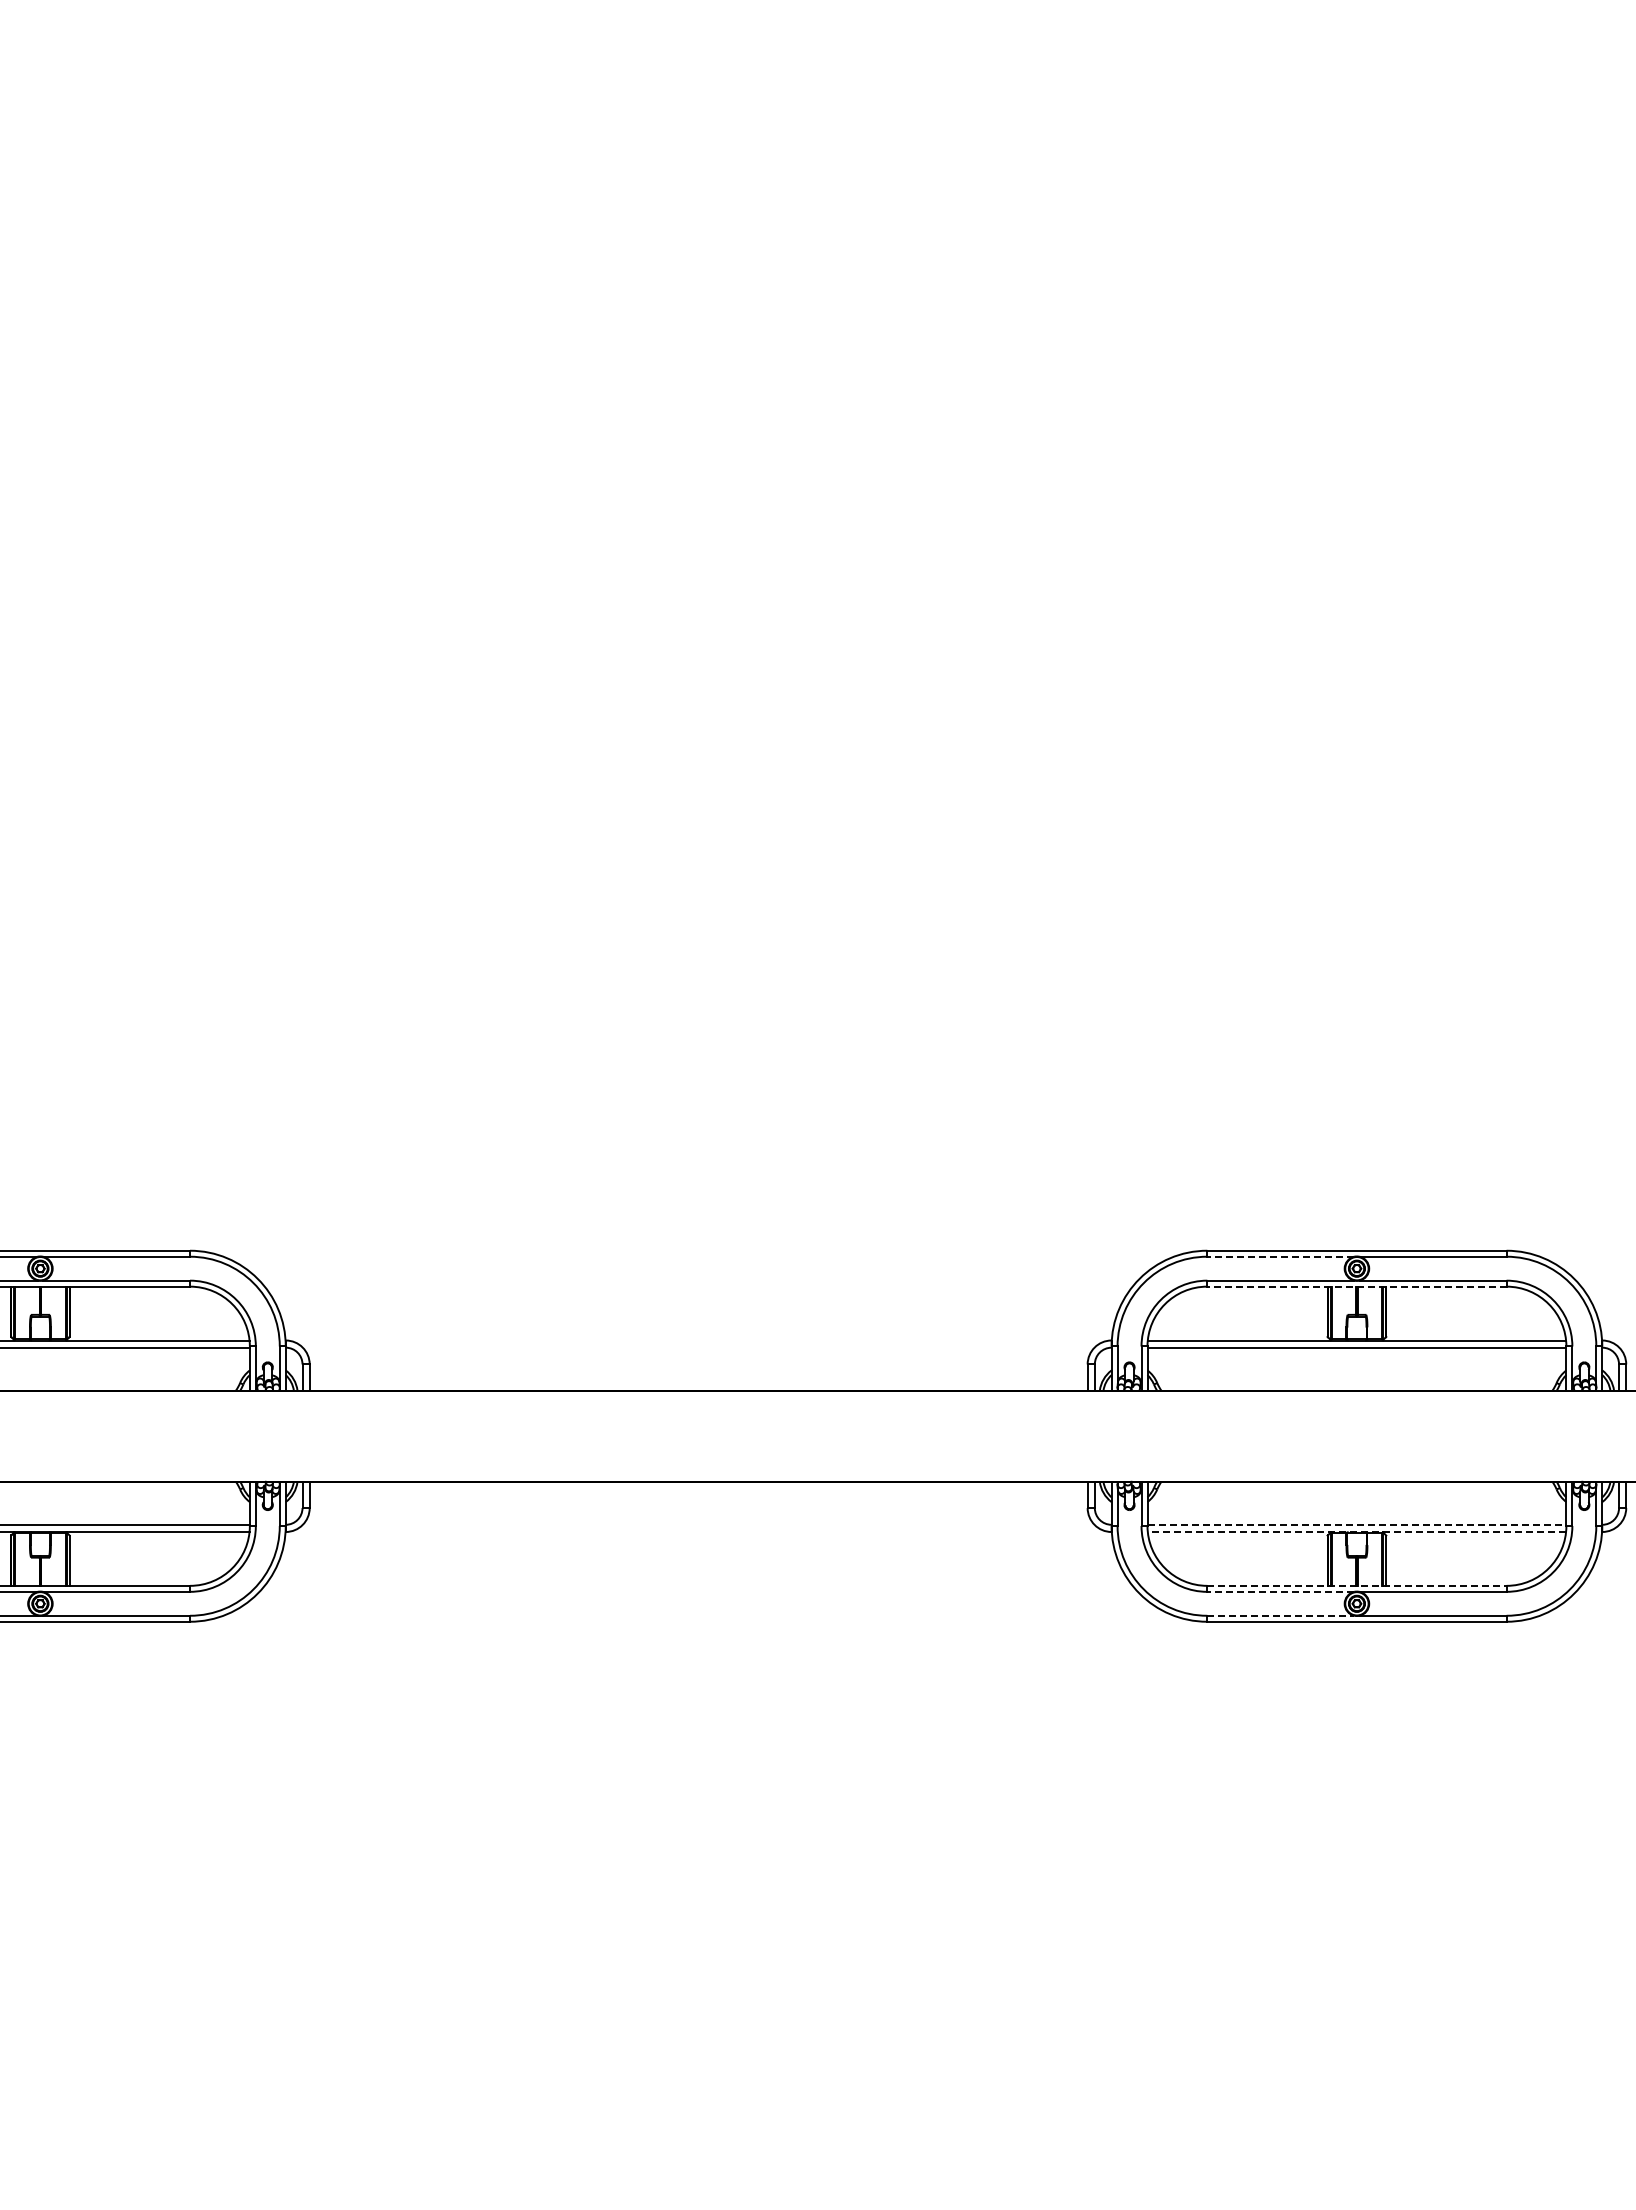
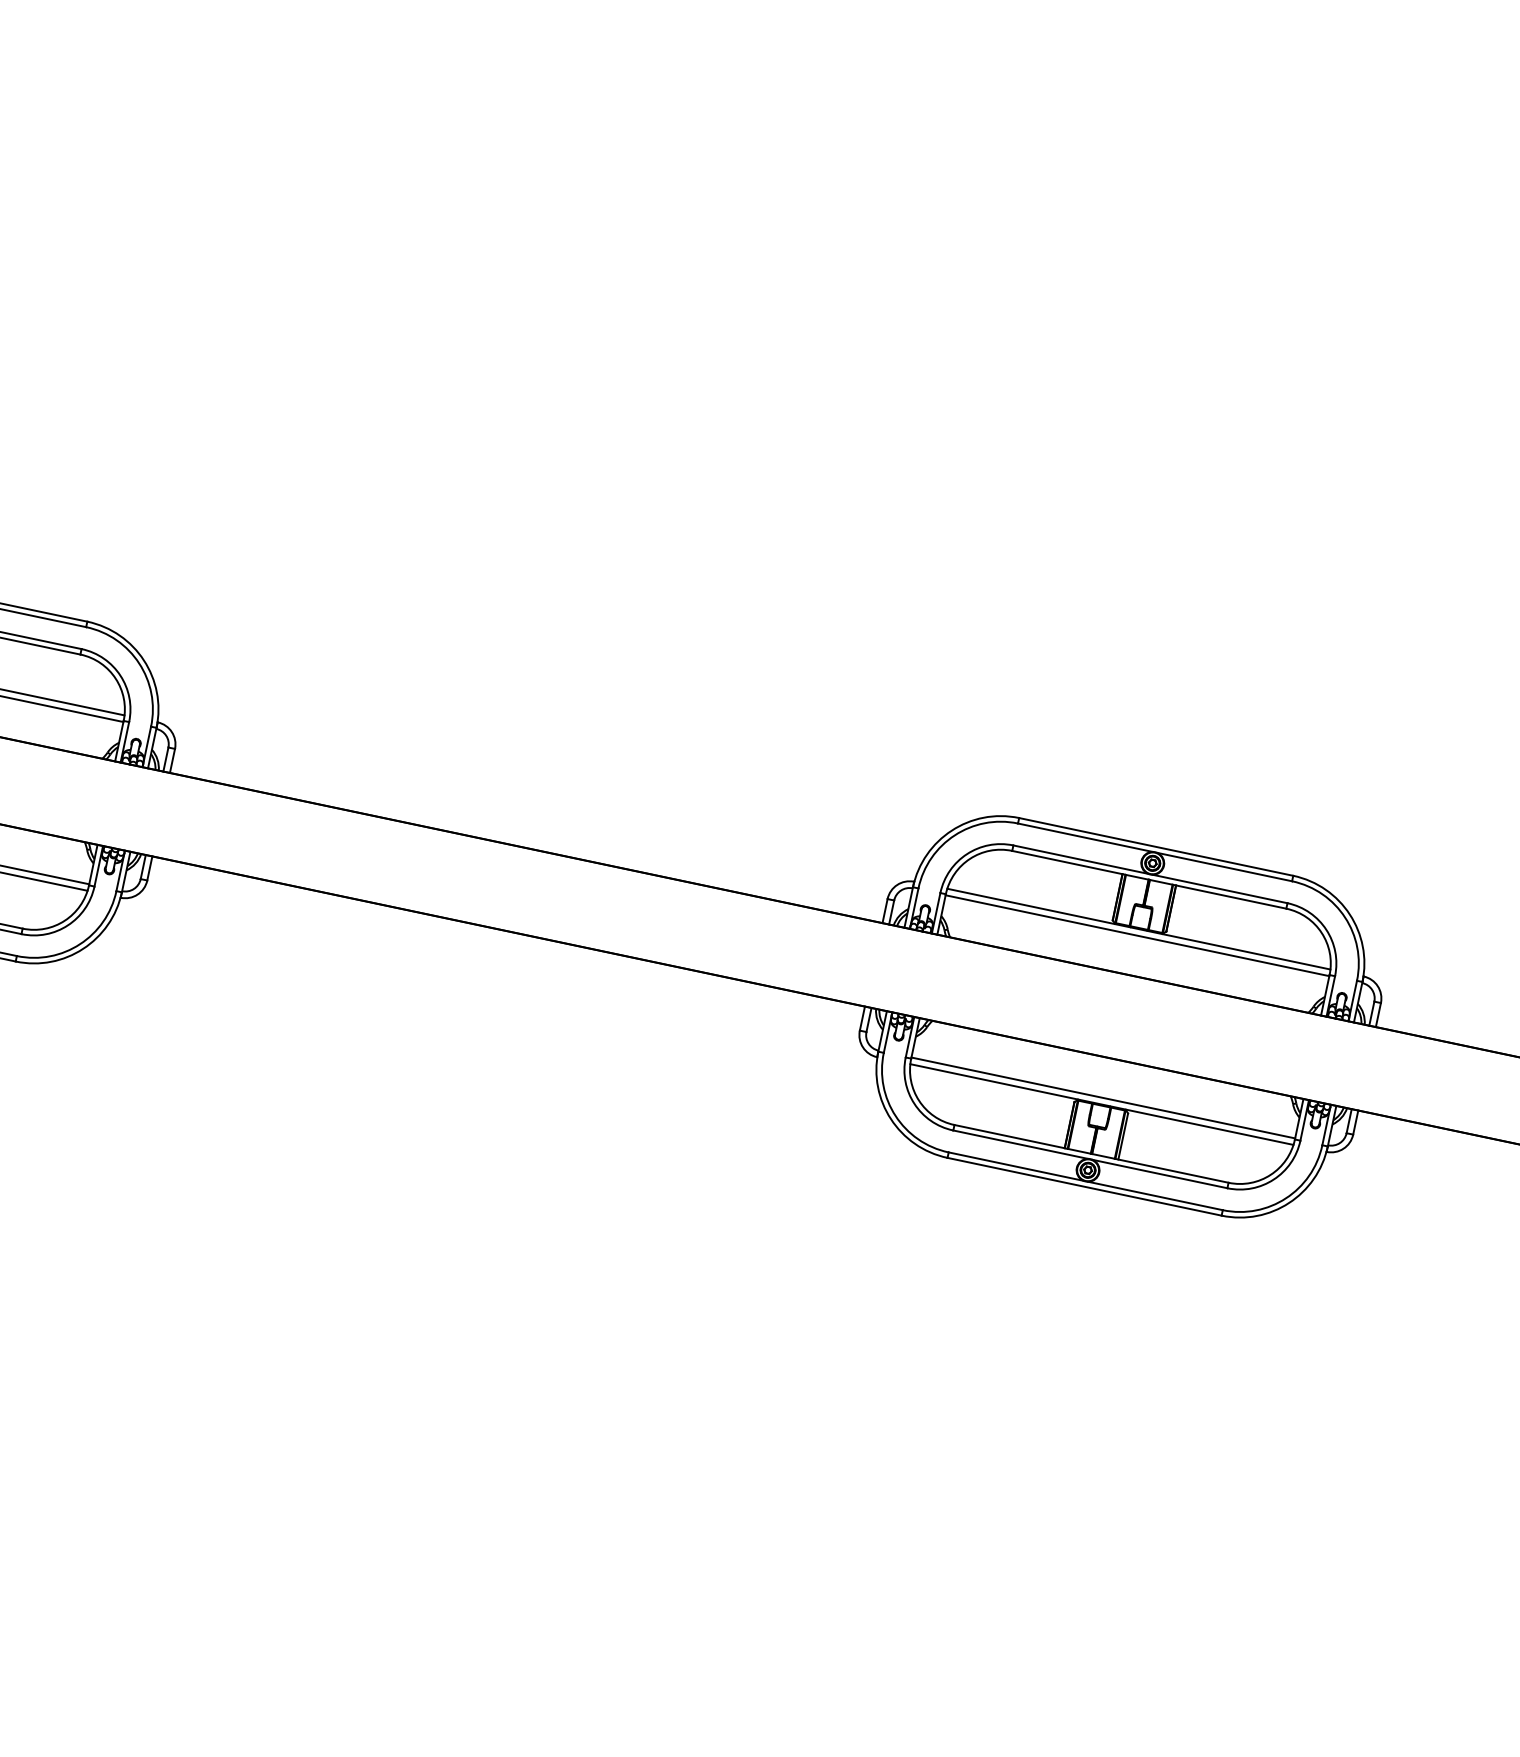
line: (1280, 1256) -> (1085, 837), dashed -> solid
line: (1356, 1286) -> (1148, 879), dashed -> solid
line: (1357, 1524) -> (1103, 1097), dashed -> solid
line: (1356, 1532) -> (1101, 1104), dashed -> solid
line: (1356, 1585) -> (1091, 1153), dashed -> solid
line: (1280, 1591) -> (1020, 1144), dashed -> solid
line: (1281, 1615) -> (1016, 1166), dashed -> solid

